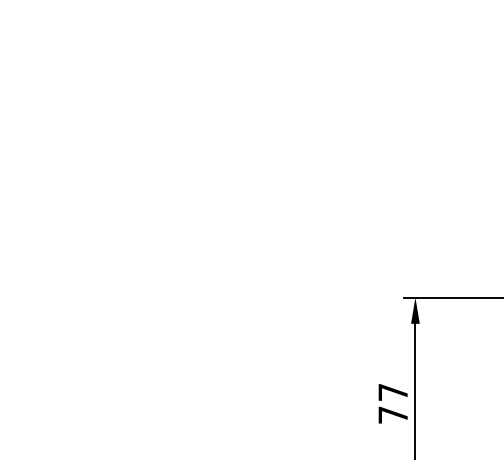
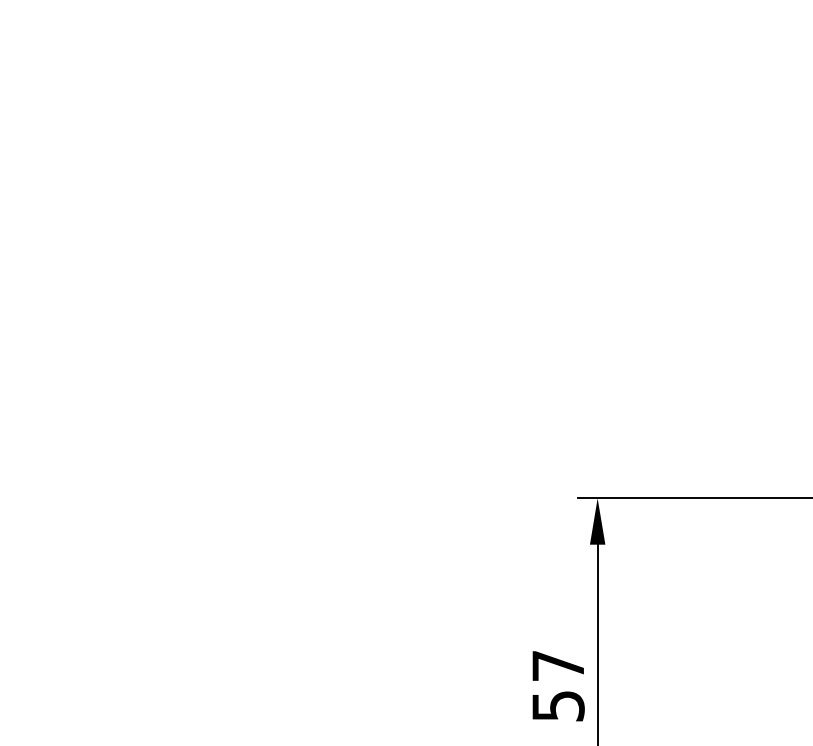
text: (393, 414) -> (558, 705), 77 -> 57

